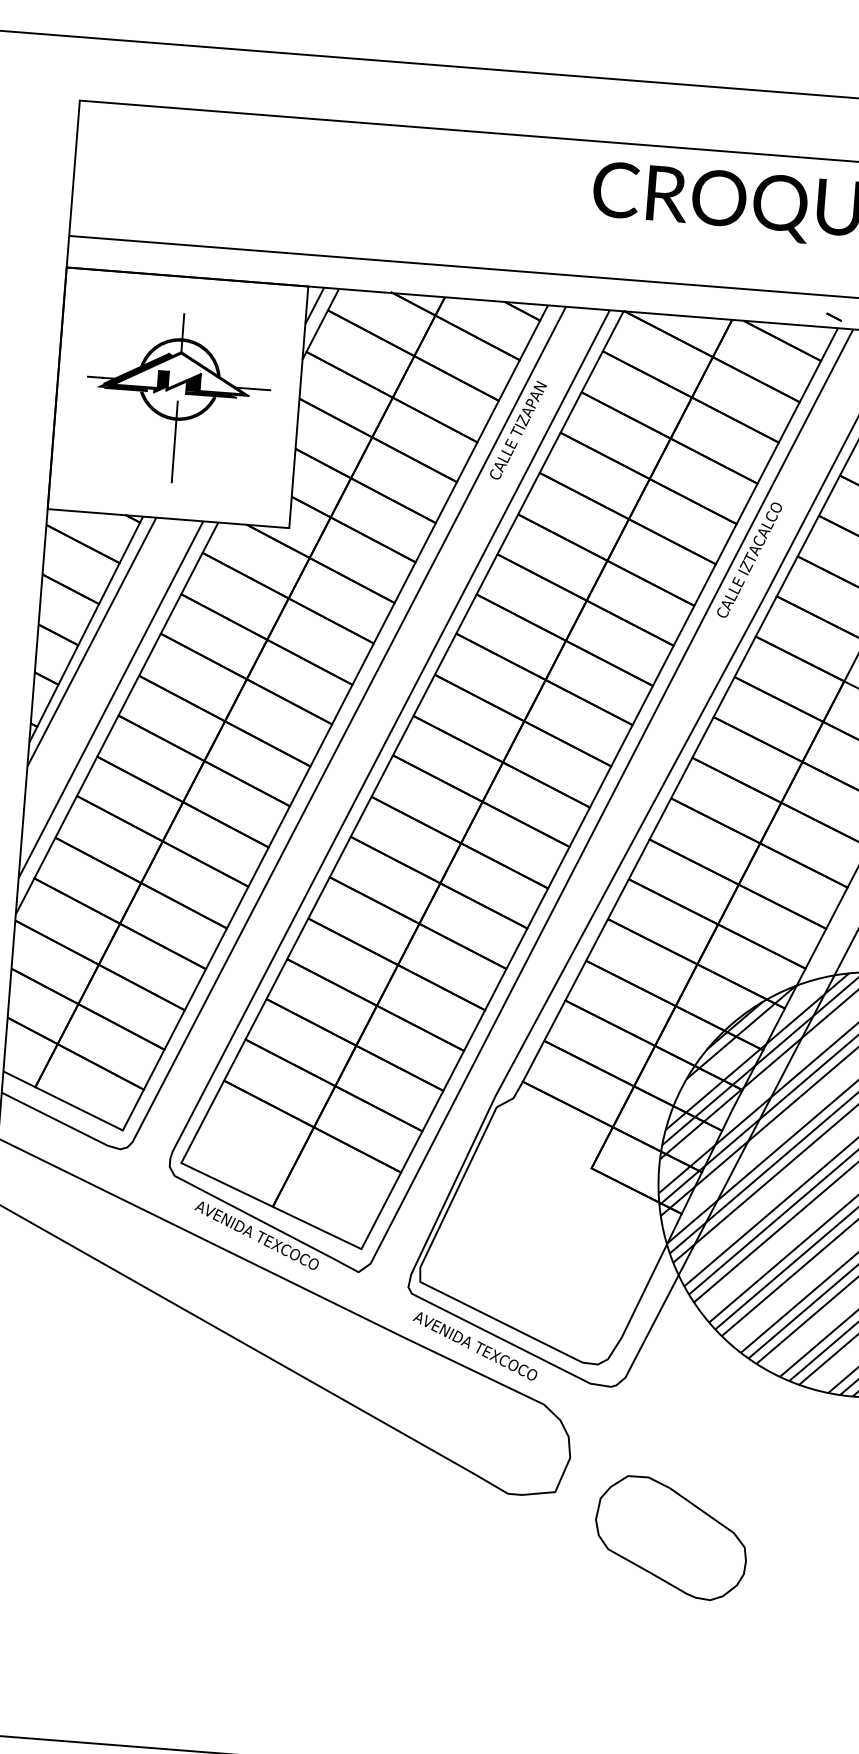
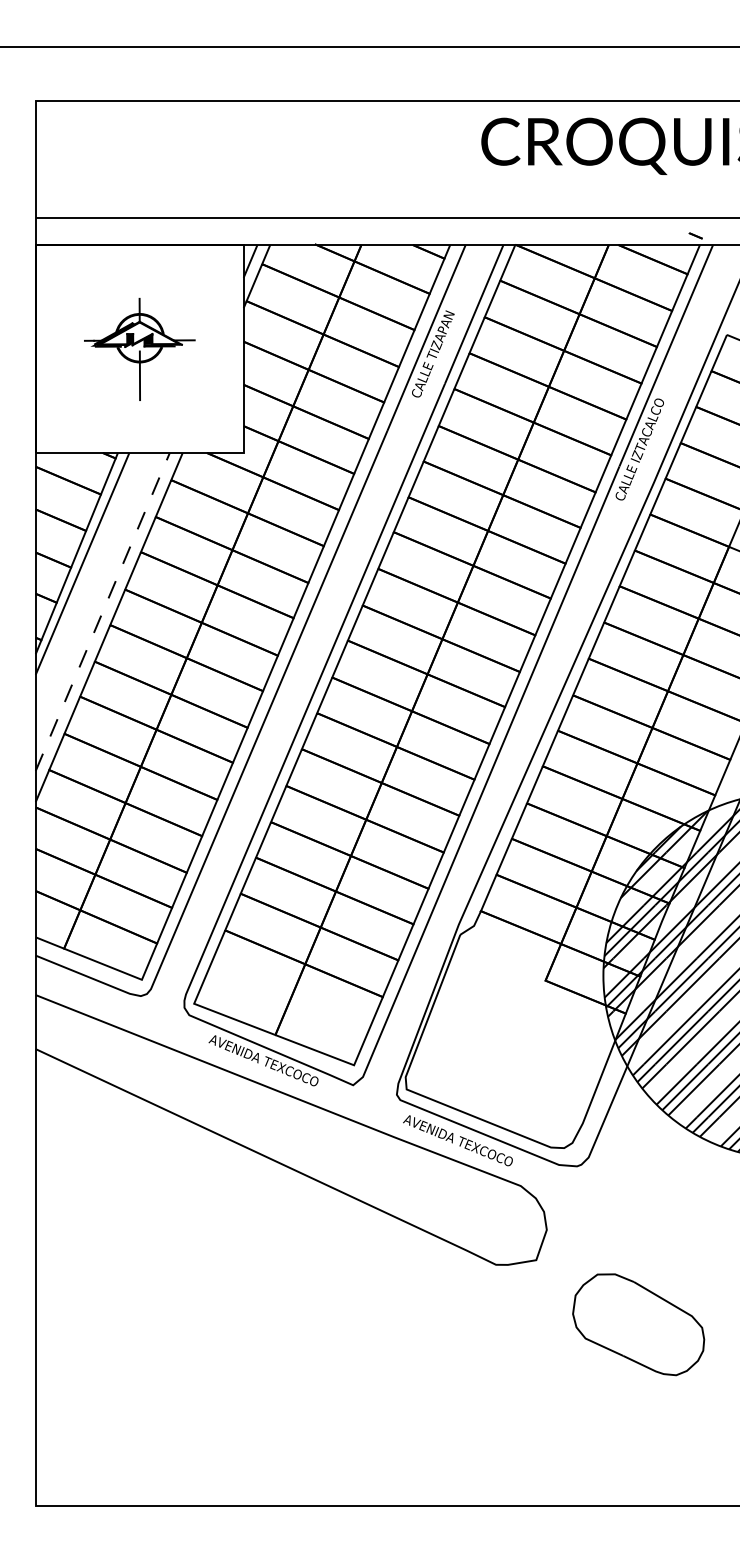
part: (177, 398) -> (139, 349), size x0.7
line: (110, 699) -> (102, 611), solid -> dashed
part: (671, 1537) -> (638, 1324), moved

